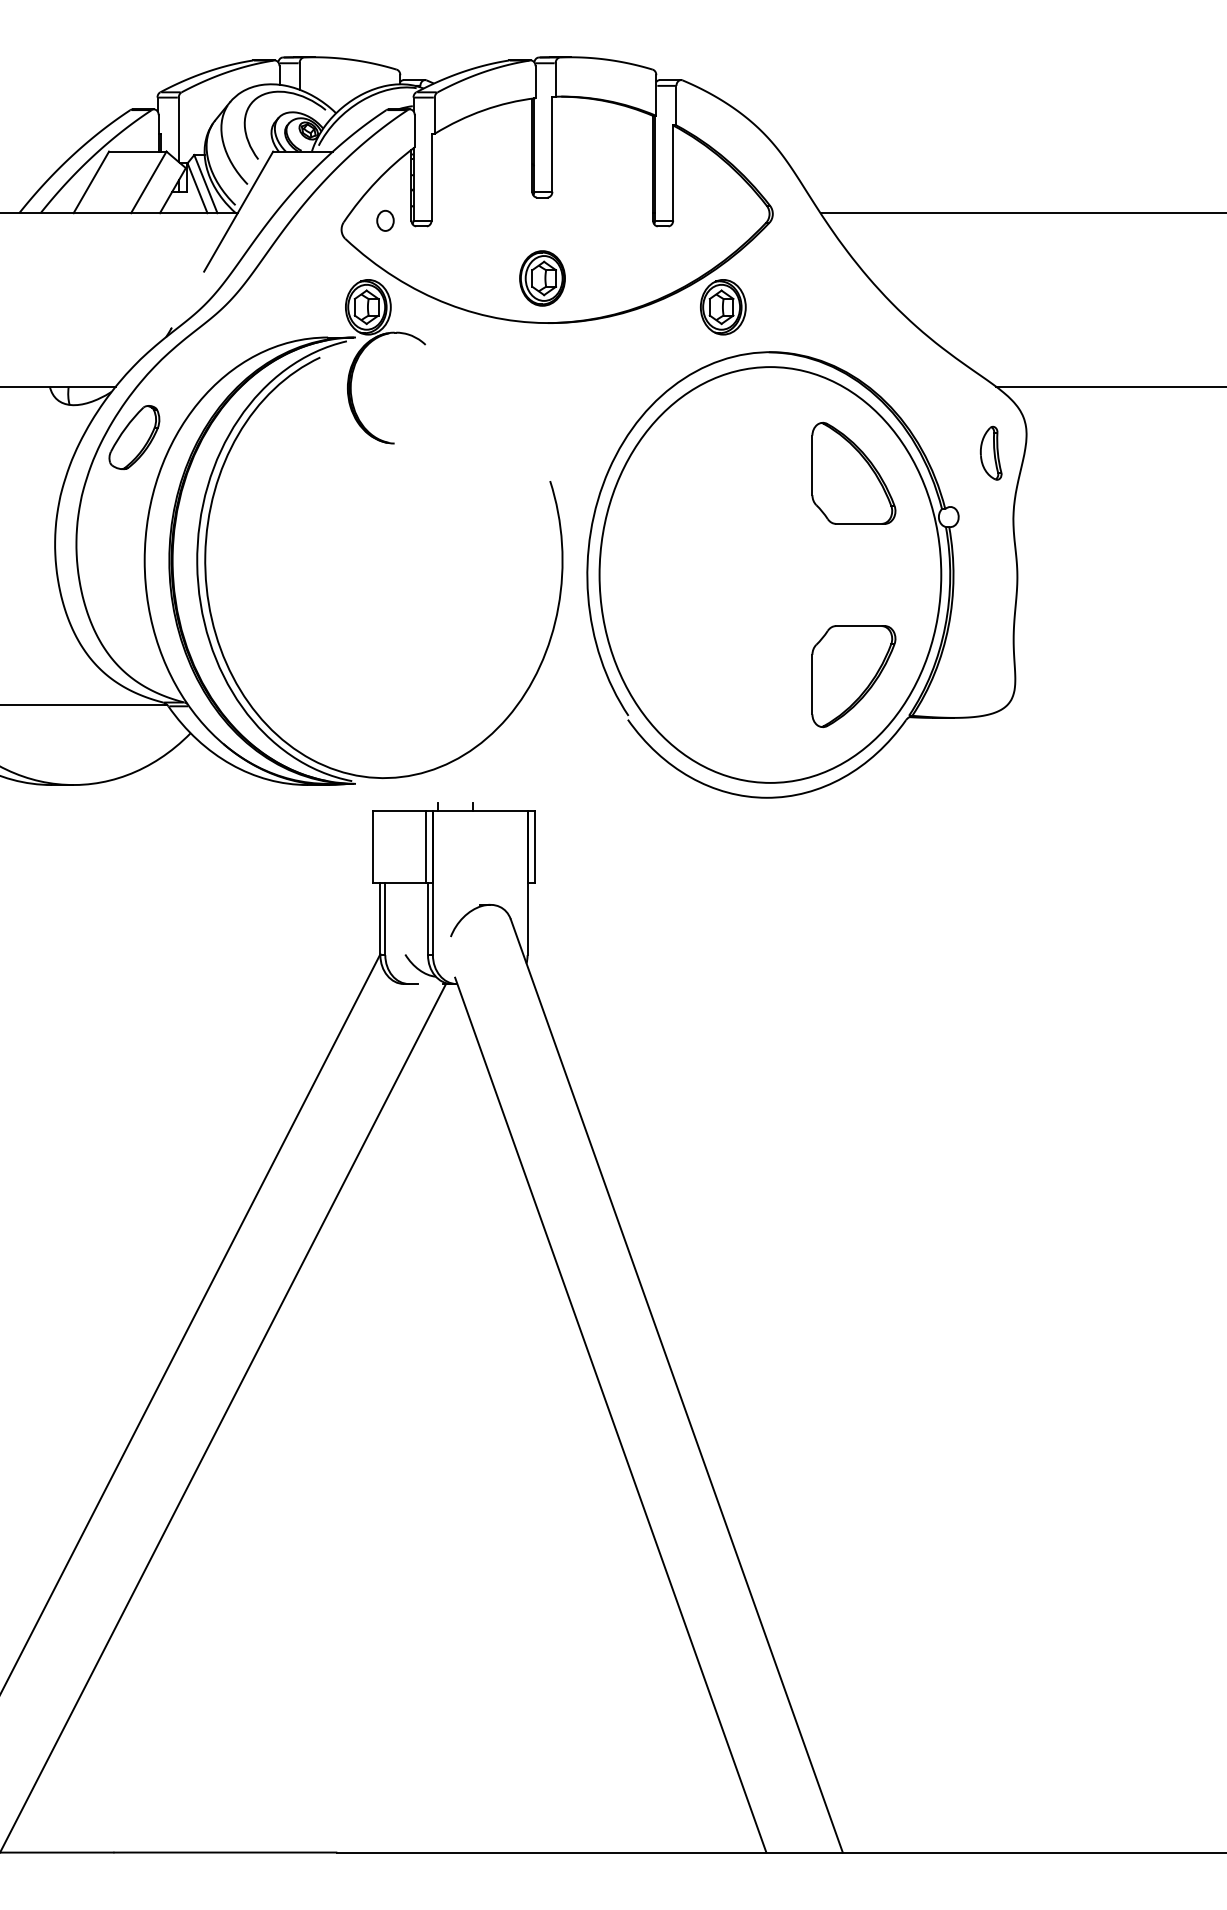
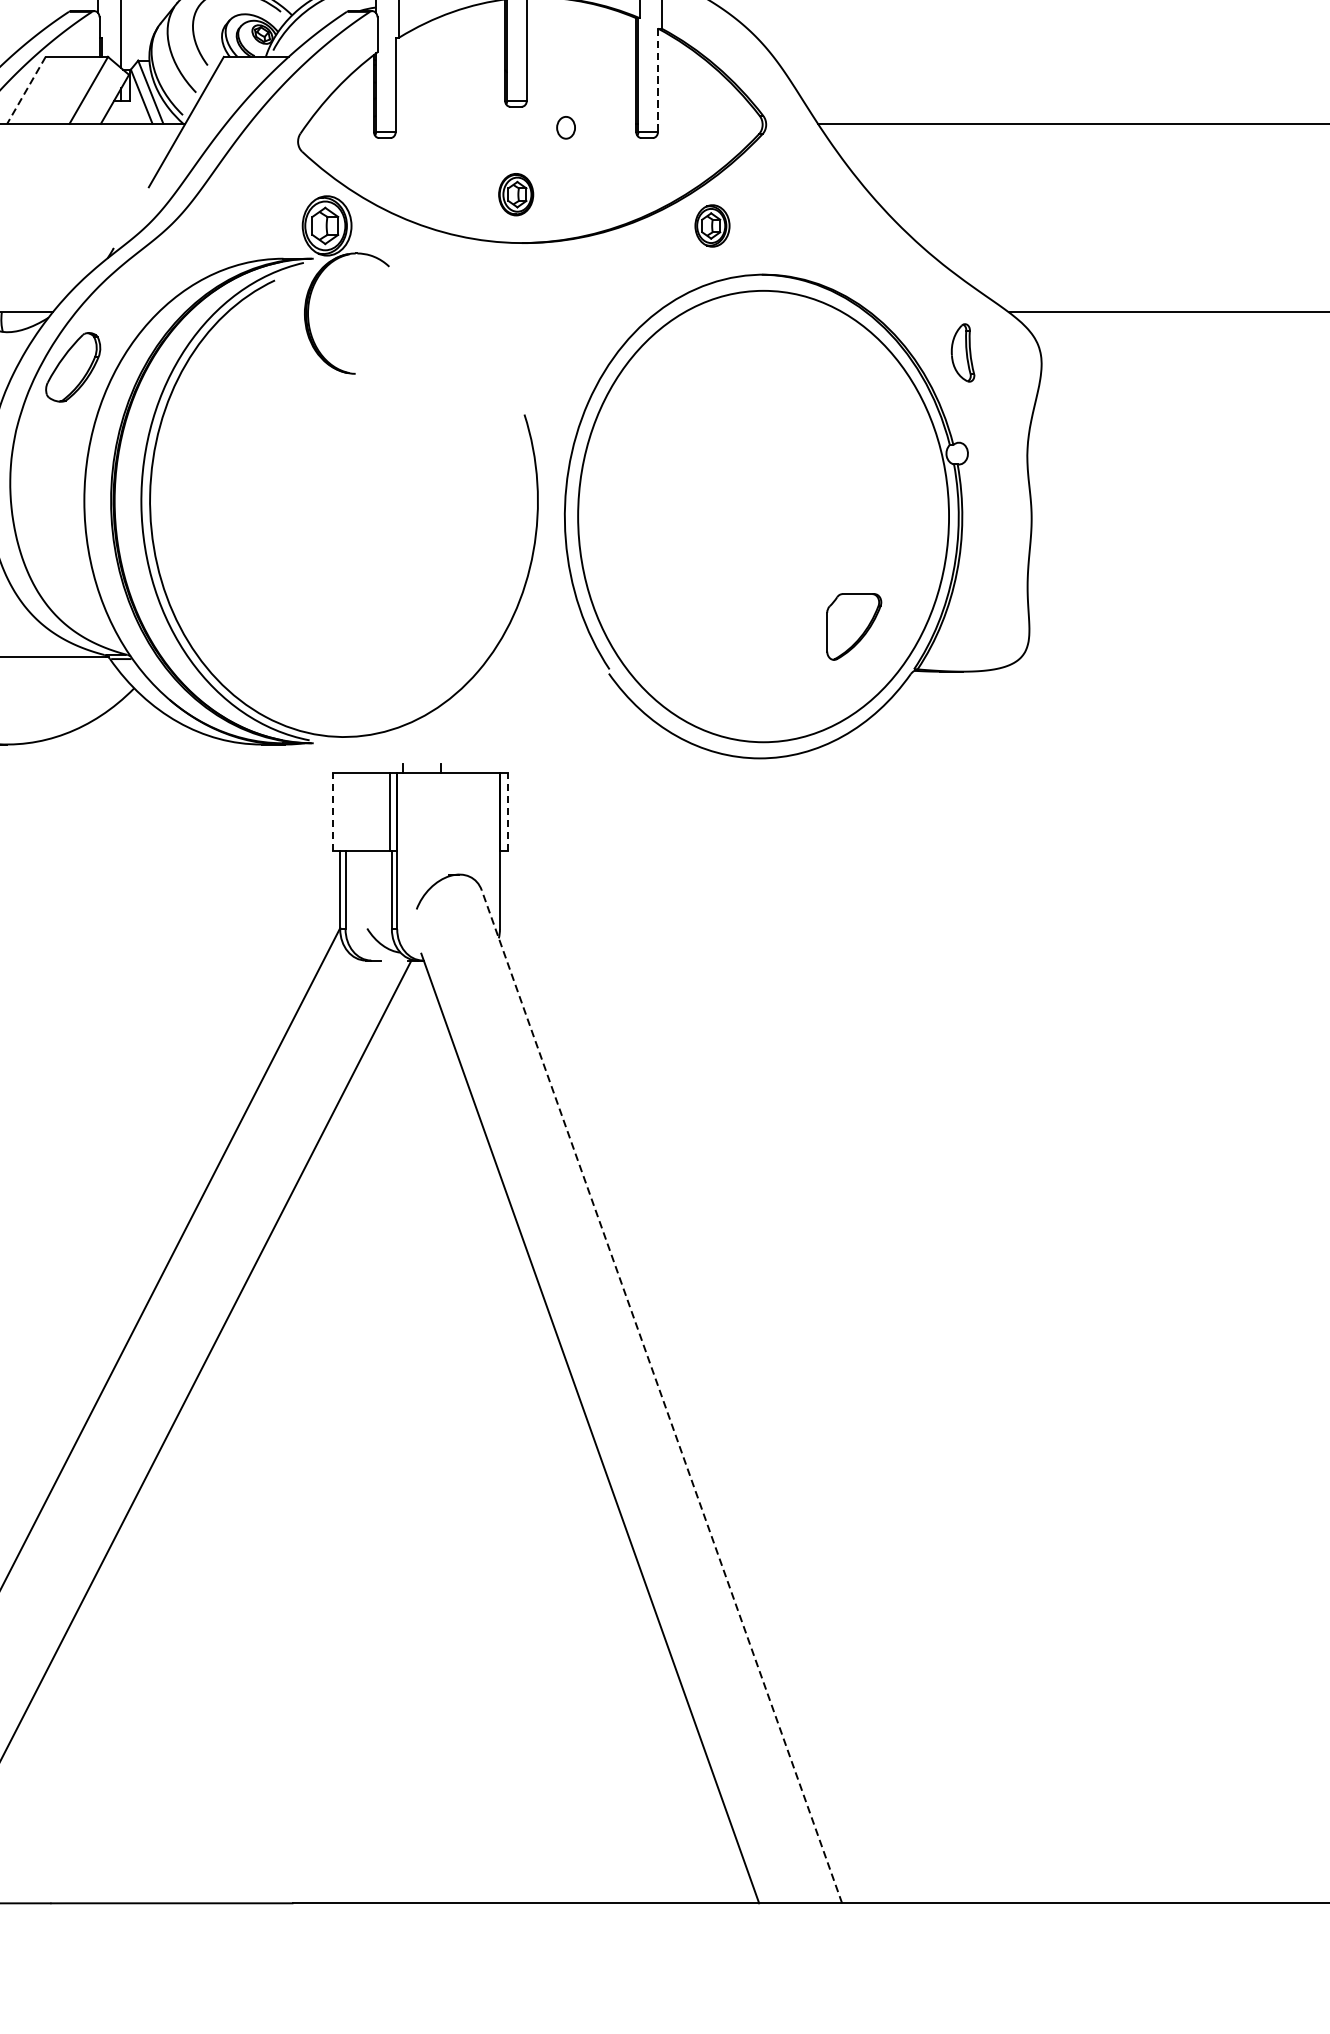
line: (673, 173) -> (658, 80), solid -> dashed
line: (91, 182) -> (26, 90), solid -> dashed
part: (385, 220) -> (566, 127), moved
part: (542, 278) -> (516, 194), size x0.7
part: (723, 307) -> (712, 226), size x0.7
part: (990, 452) -> (962, 352), moved
part: (853, 472) -> (853, 405), removed
part: (853, 676) -> (853, 626), size x0.6
line: (373, 847) -> (332, 812), solid -> dashed
line: (534, 847) -> (507, 812), solid -> dashed
line: (676, 1385) -> (661, 1396), solid -> dashed

